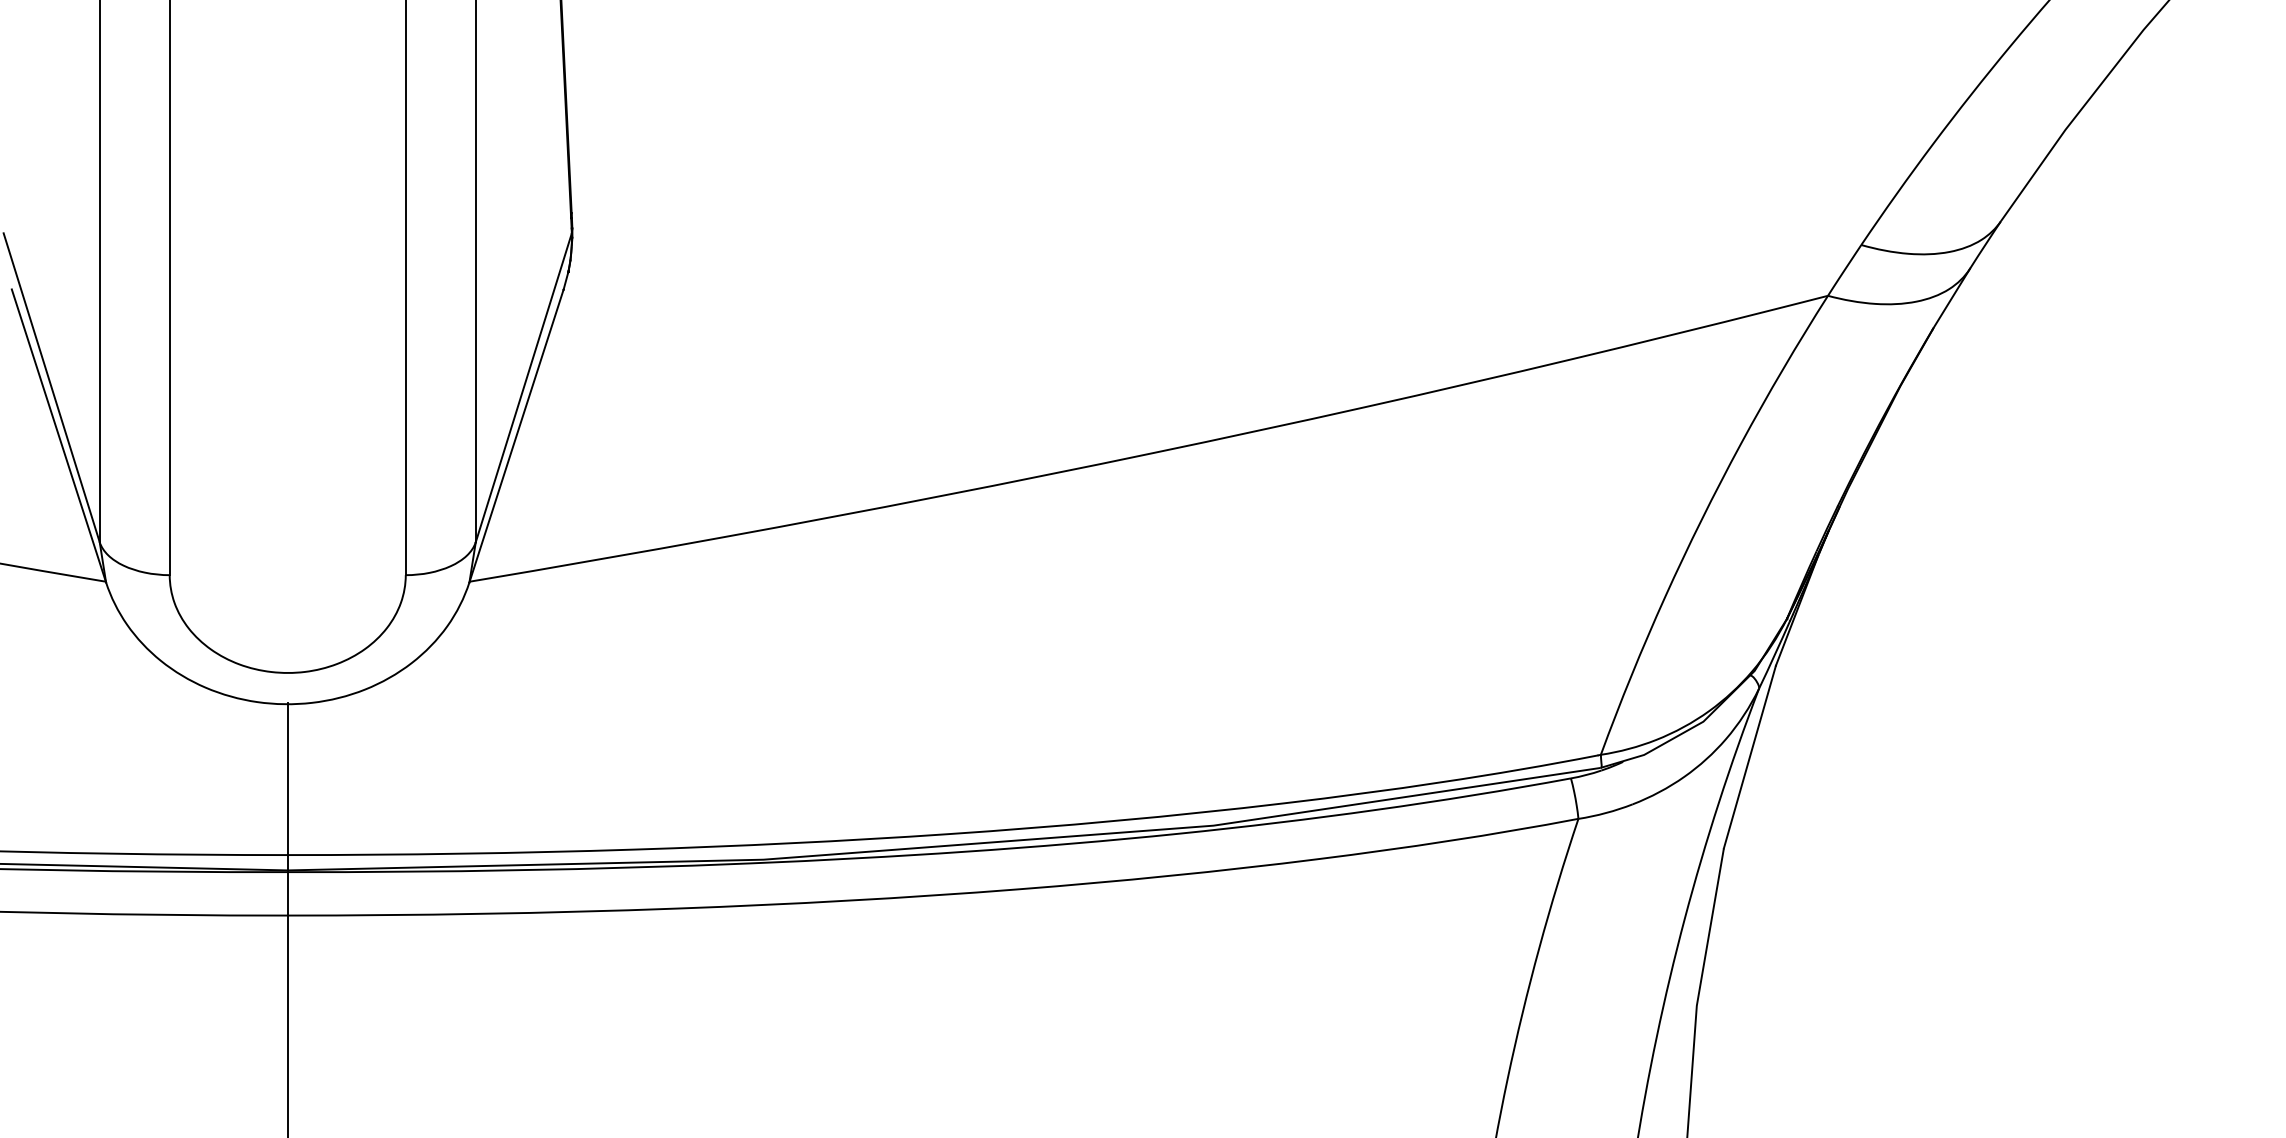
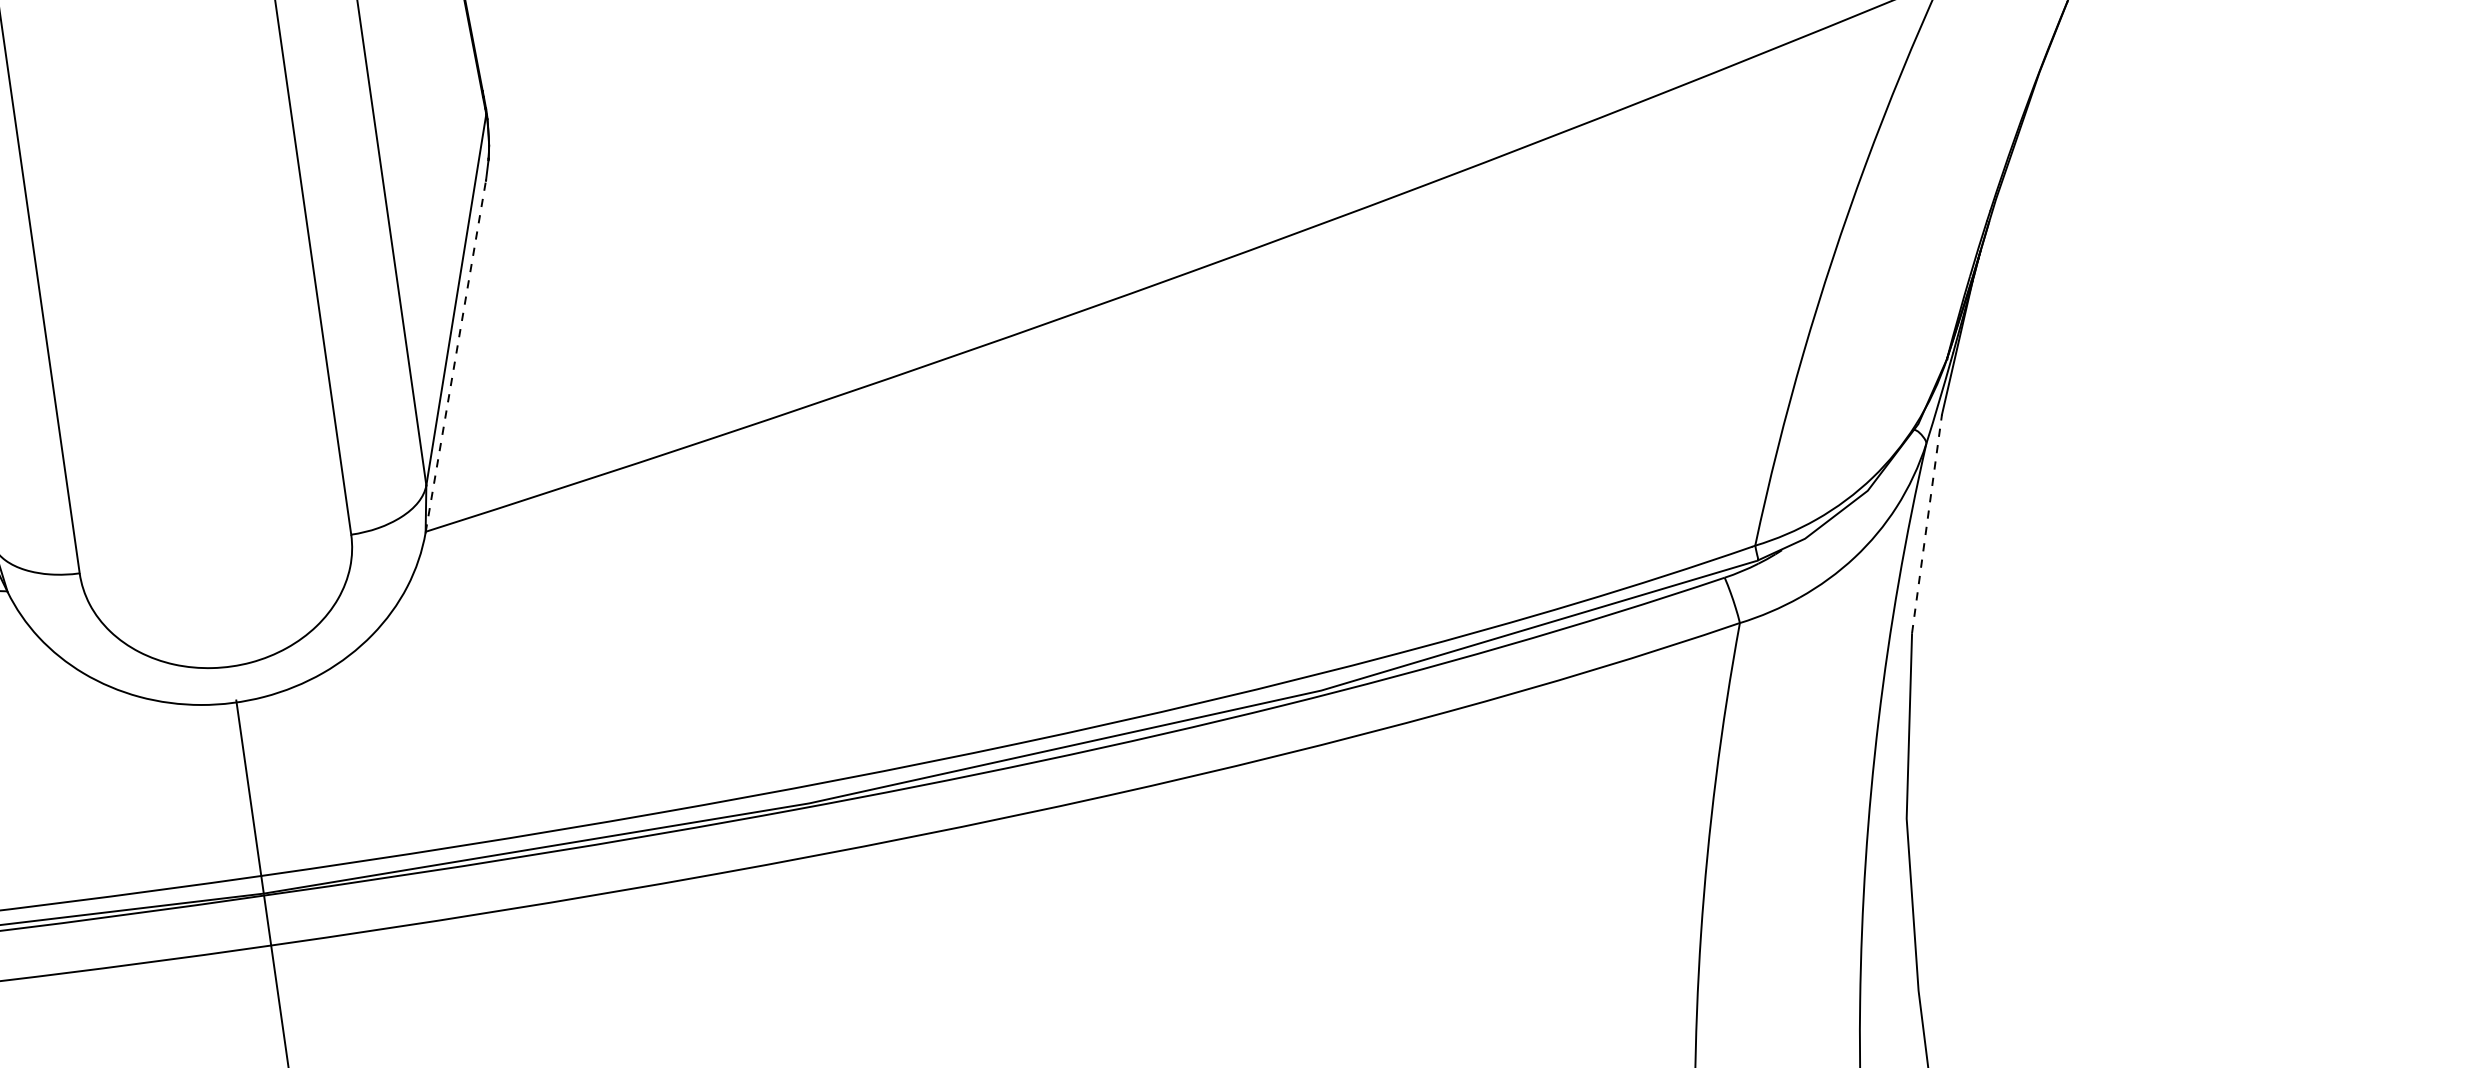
line: (516, 436) -> (455, 357), solid -> dashed
line: (1749, 757) -> (1926, 524), solid -> dashed

